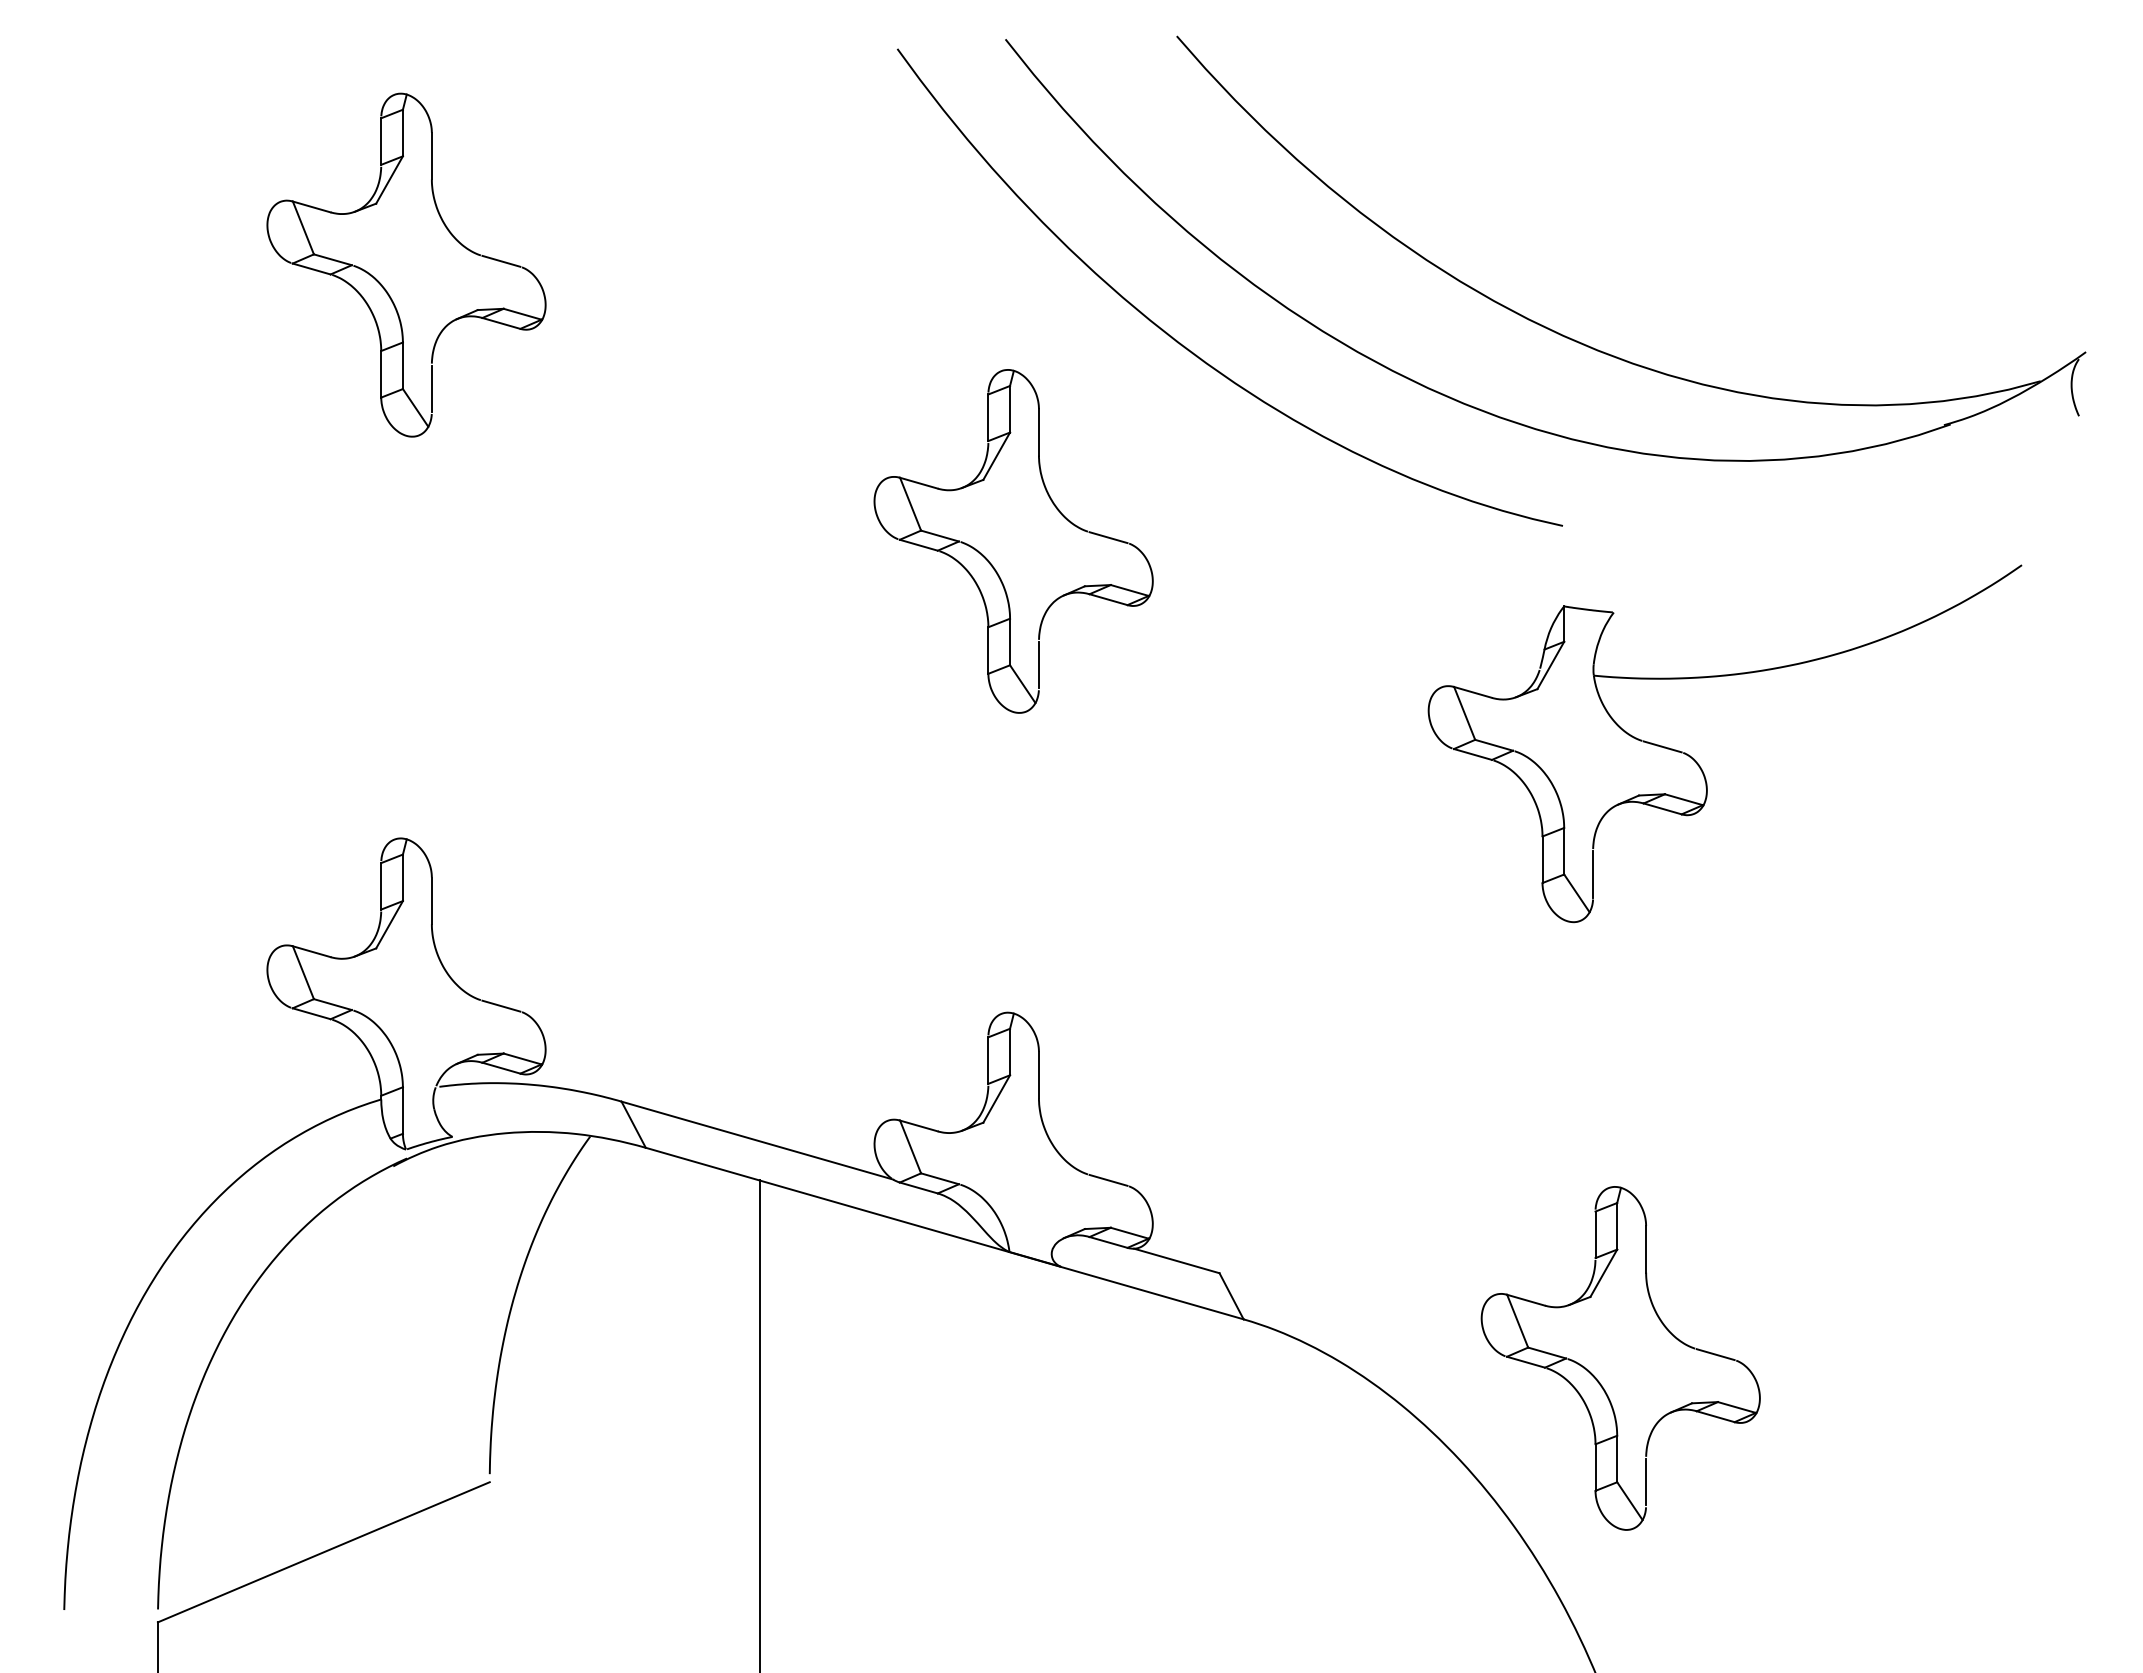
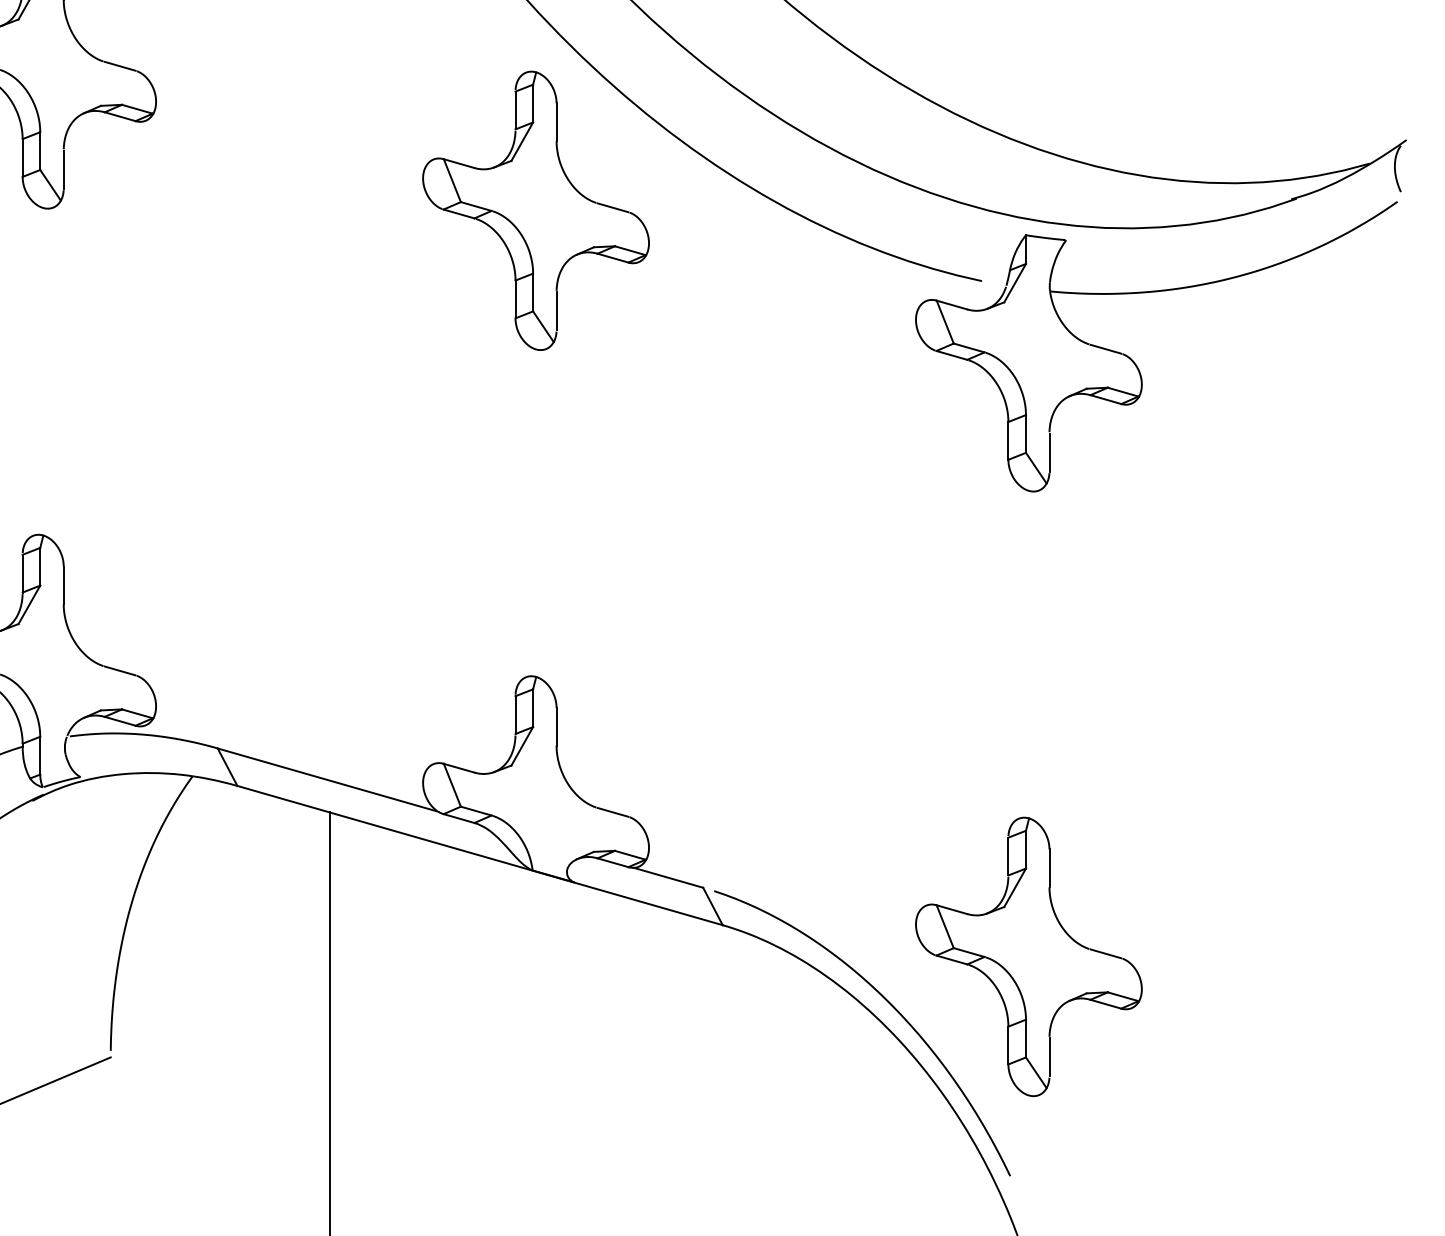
part: (988, 559) -> (515, 225), moved
part: (1699, 764) -> (1135, 363), moved
curve: (1453, 1421) -> (893, 1008), added

